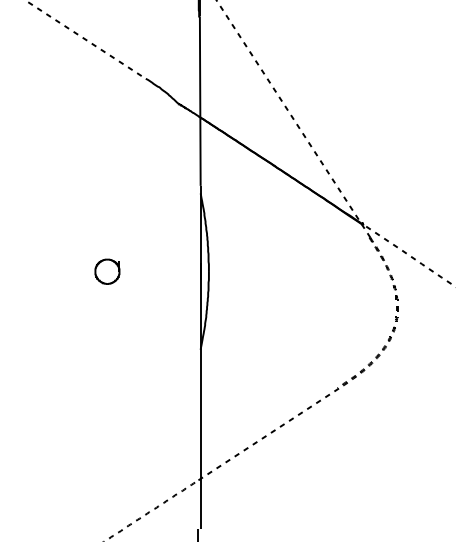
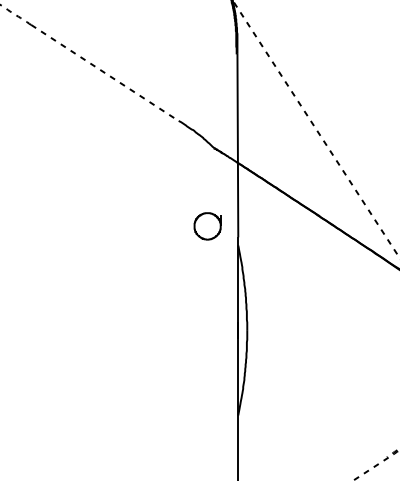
part: (107, 271) -> (207, 226), moved

